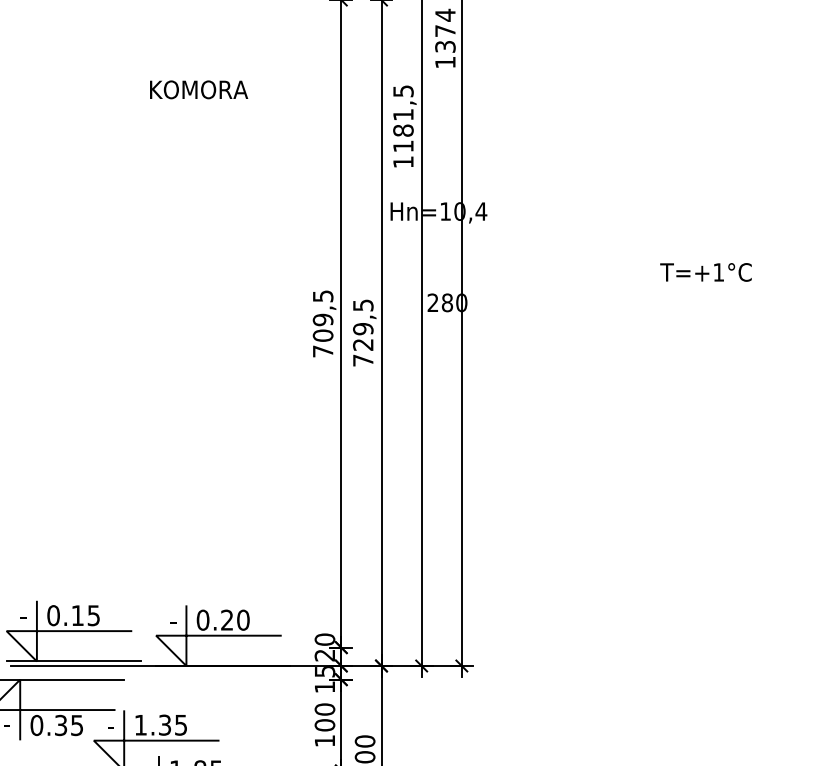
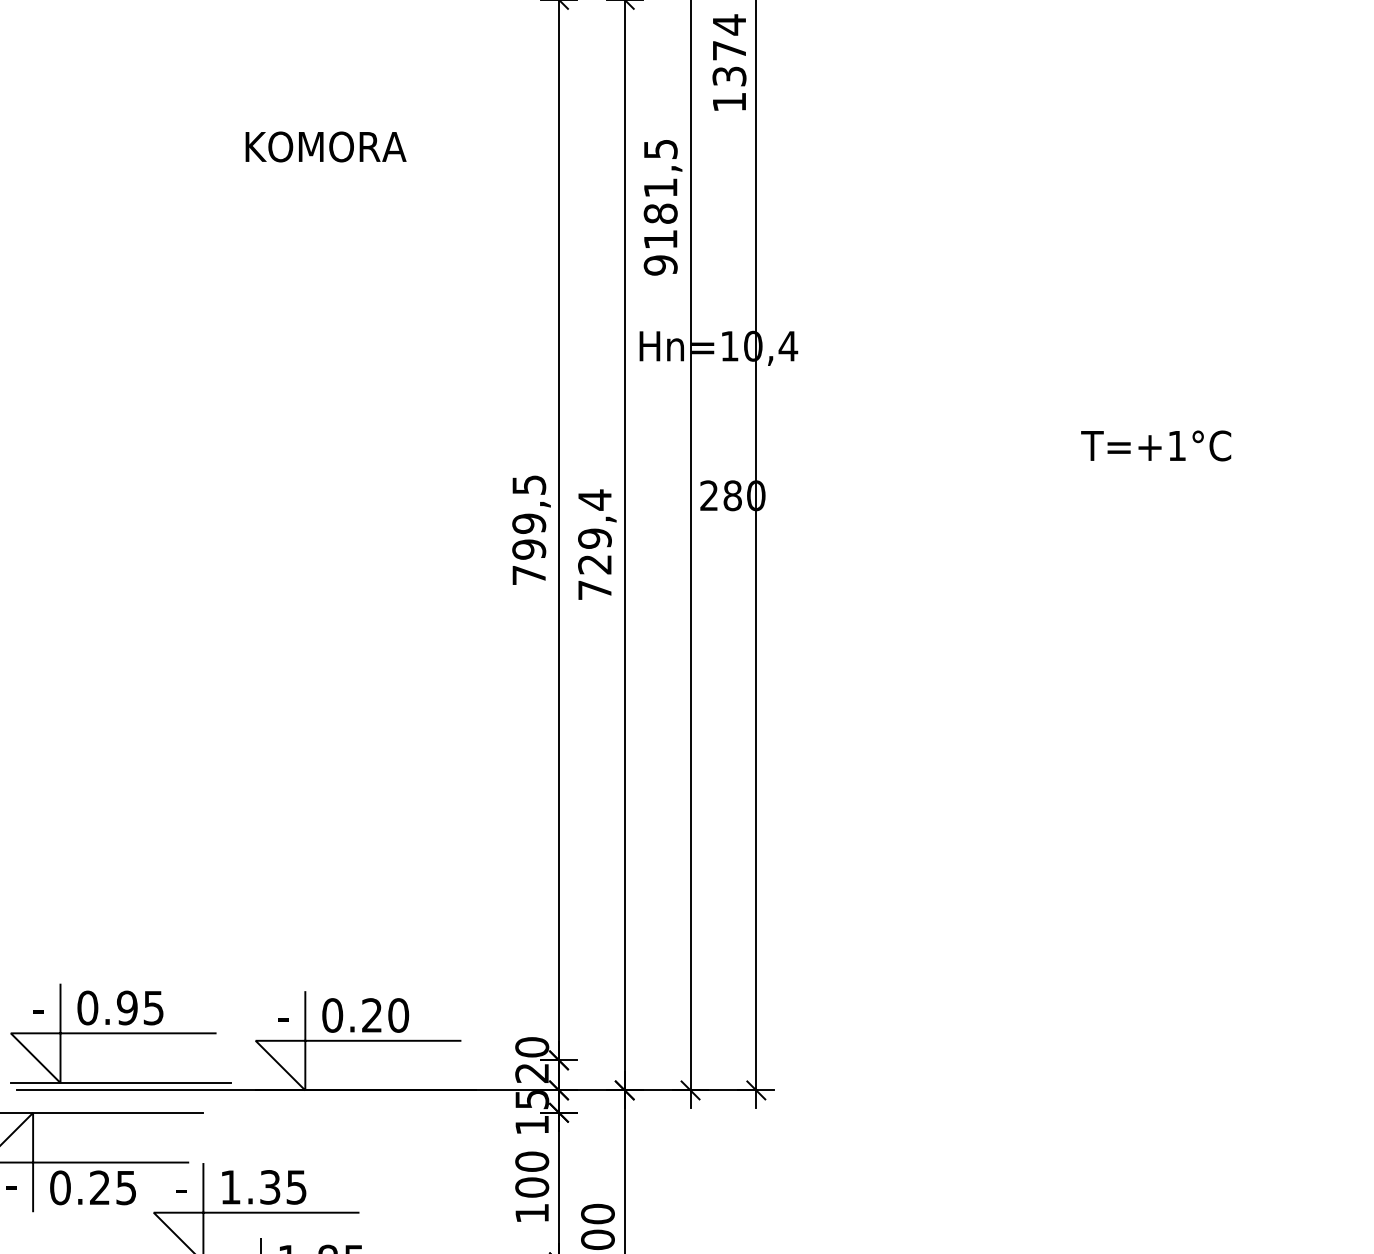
text: (403, 162) -> (660, 265), 1181,5 -> 9181,5
text: (363, 305) -> (595, 500), 729,5 -> 729,4
text: (323, 335) -> (529, 549), 709,5 -> 799,5
text: (77, 615) -> (126, 1007), 0.15 -> 0.95
text: (61, 725) -> (100, 1187), 0.35 -> 0.25

